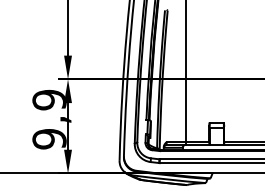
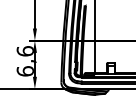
text: (47, 119) -> (24, 61), 9,9 -> 6,6

